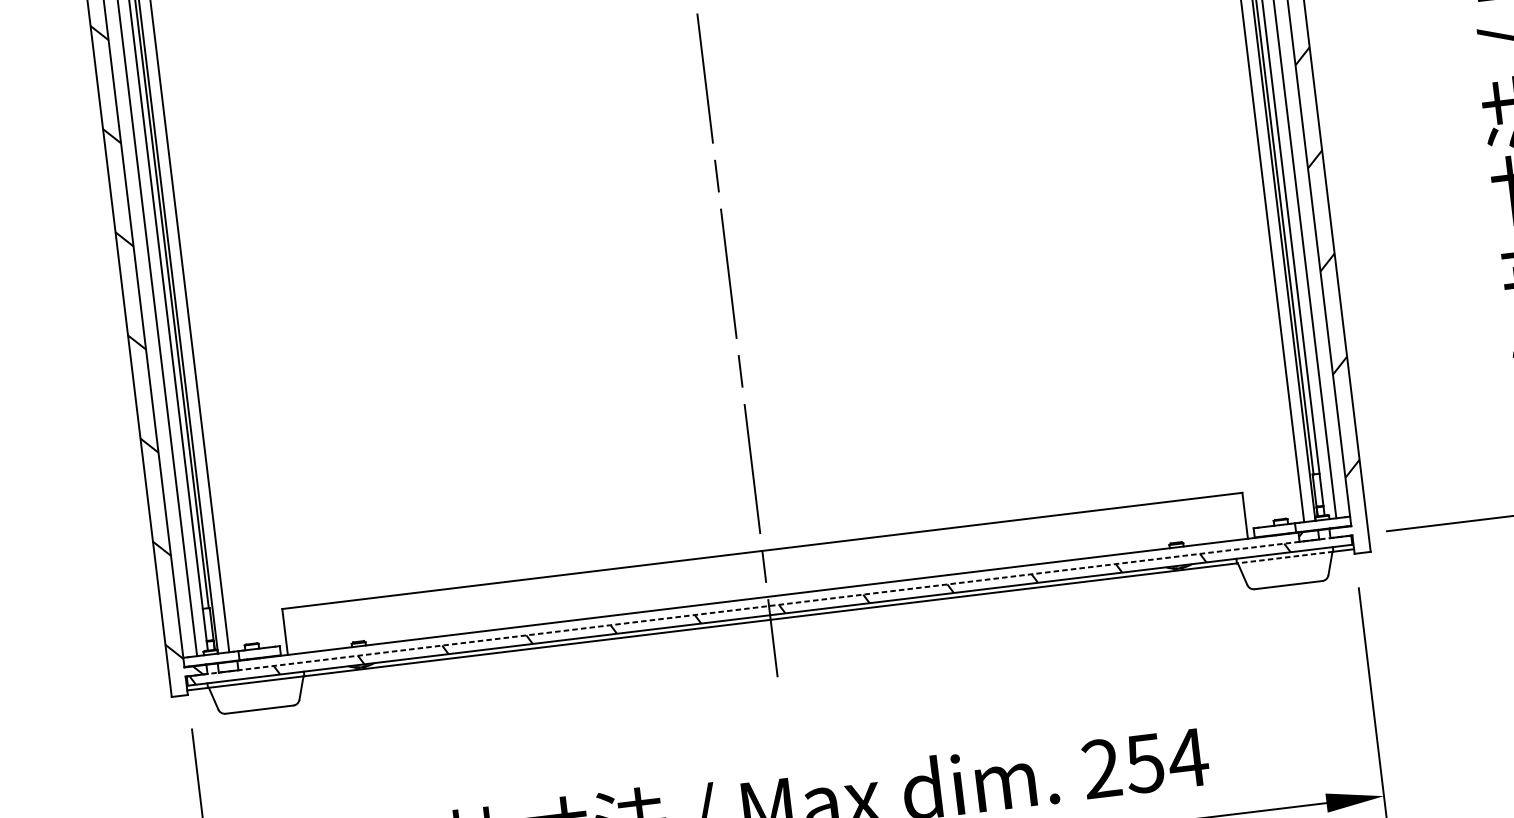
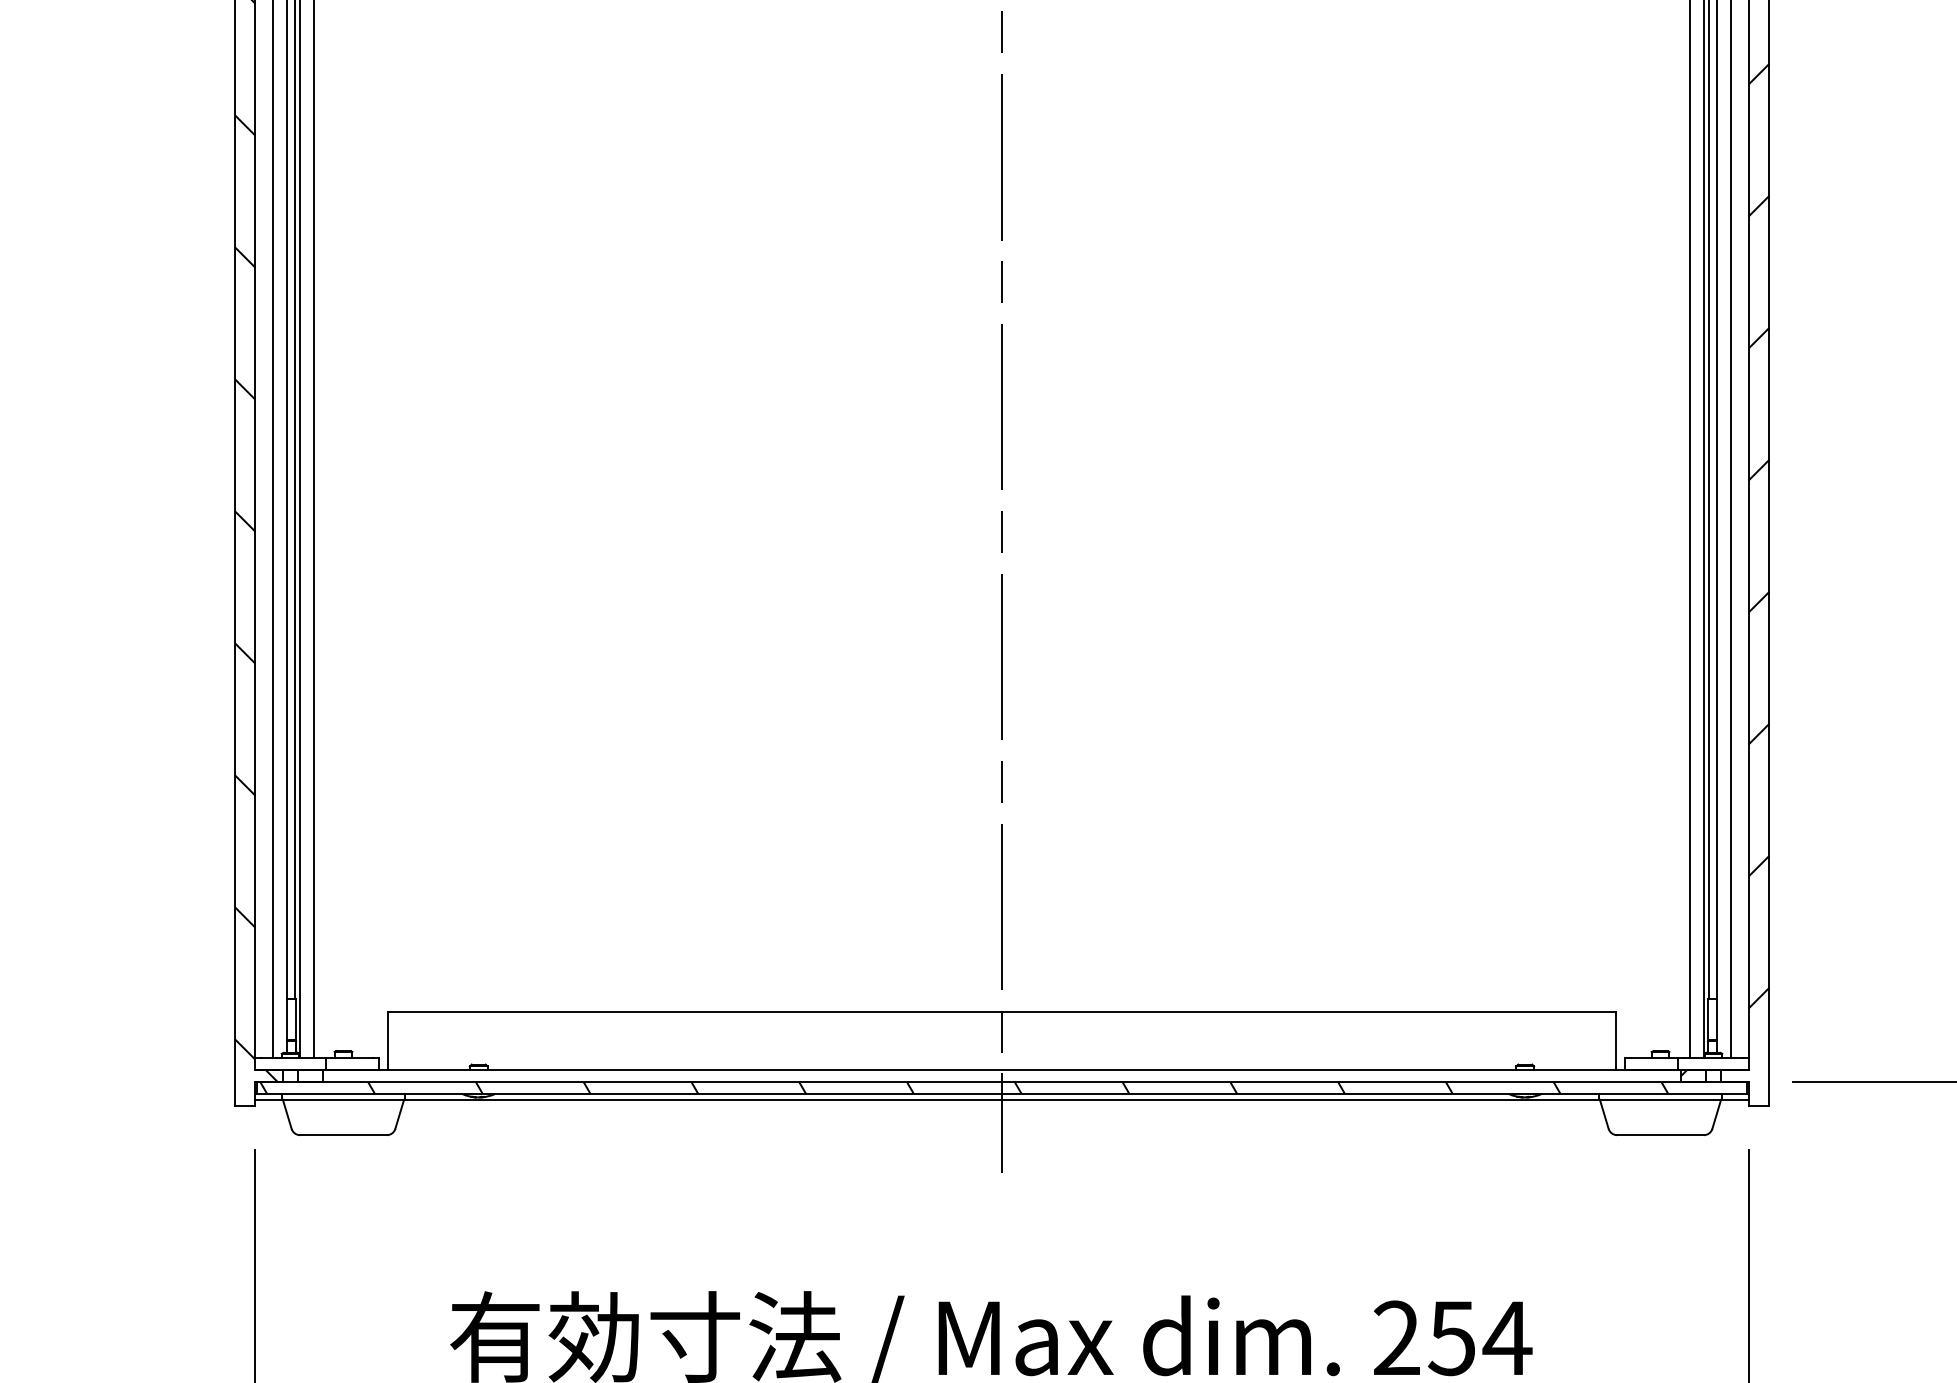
line: (1285, 557) -> (1660, 1099), dashed -> solid
line: (768, 606) -> (1001, 1082), dashed -> solid

